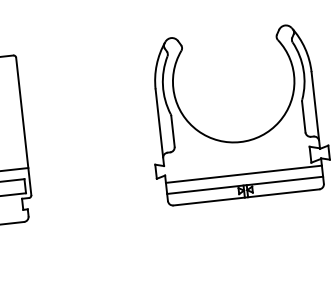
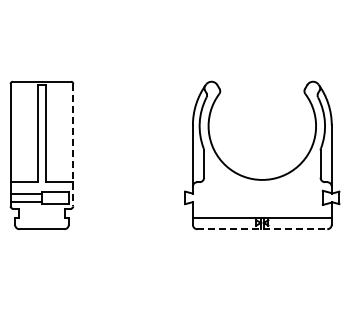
line: (24, 126) -> (73, 145), solid -> dashed
line: (242, 174) -> (261, 208), removed
line: (246, 197) -> (262, 229), solid -> dashed

